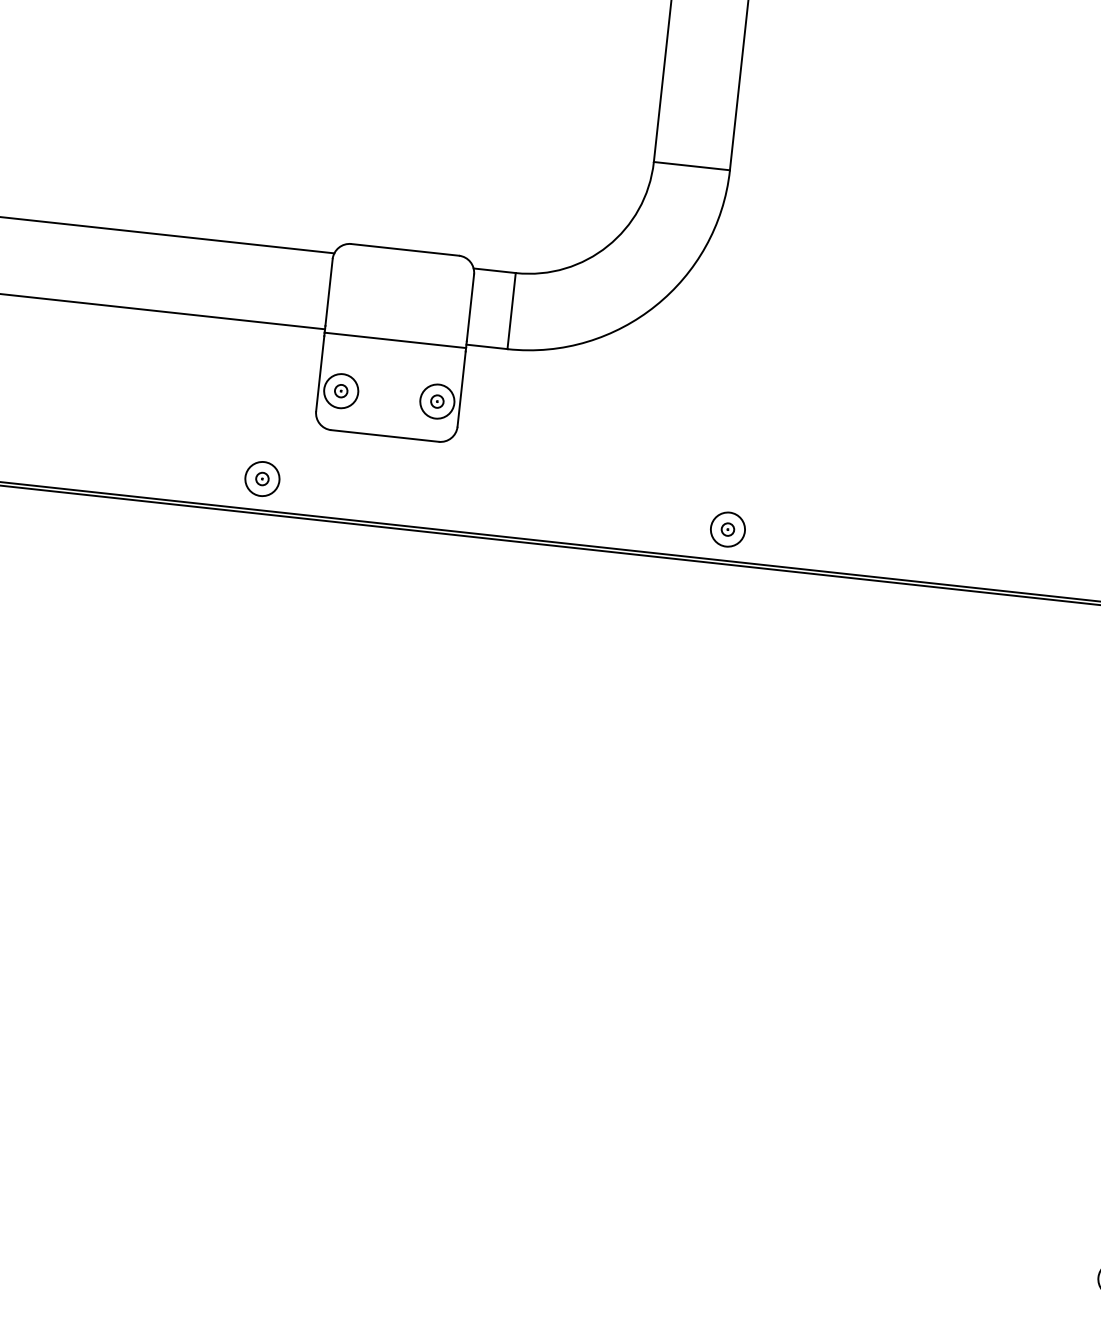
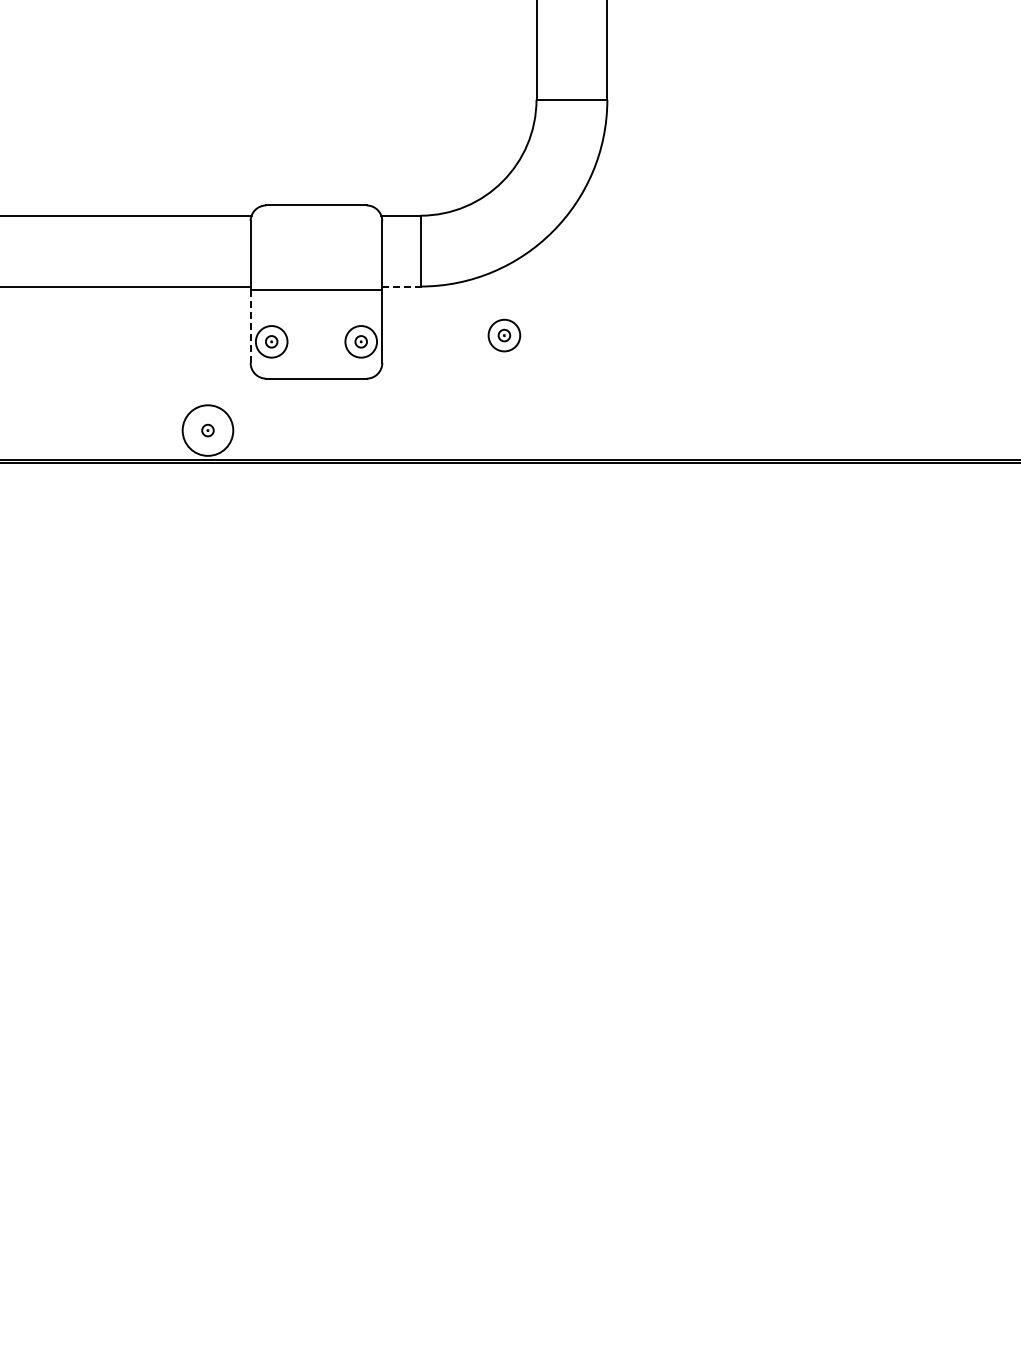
line: (487, 346) -> (401, 286), solid -> dashed
line: (320, 373) -> (250, 327), solid -> dashed
circle: (261, 478) -> (207, 430), size x1.6
part: (728, 529) -> (504, 335), moved

